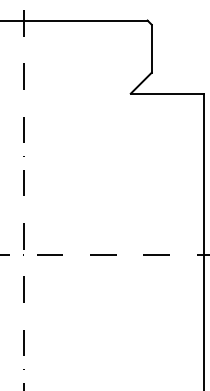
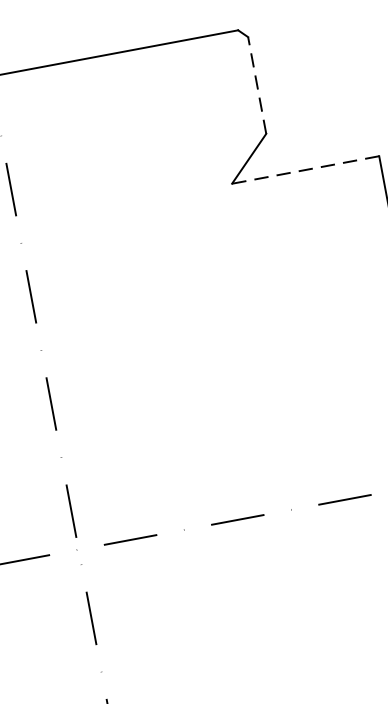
line: (151, 48) -> (256, 85), solid -> dashed
line: (167, 93) -> (305, 169), solid -> dashed

